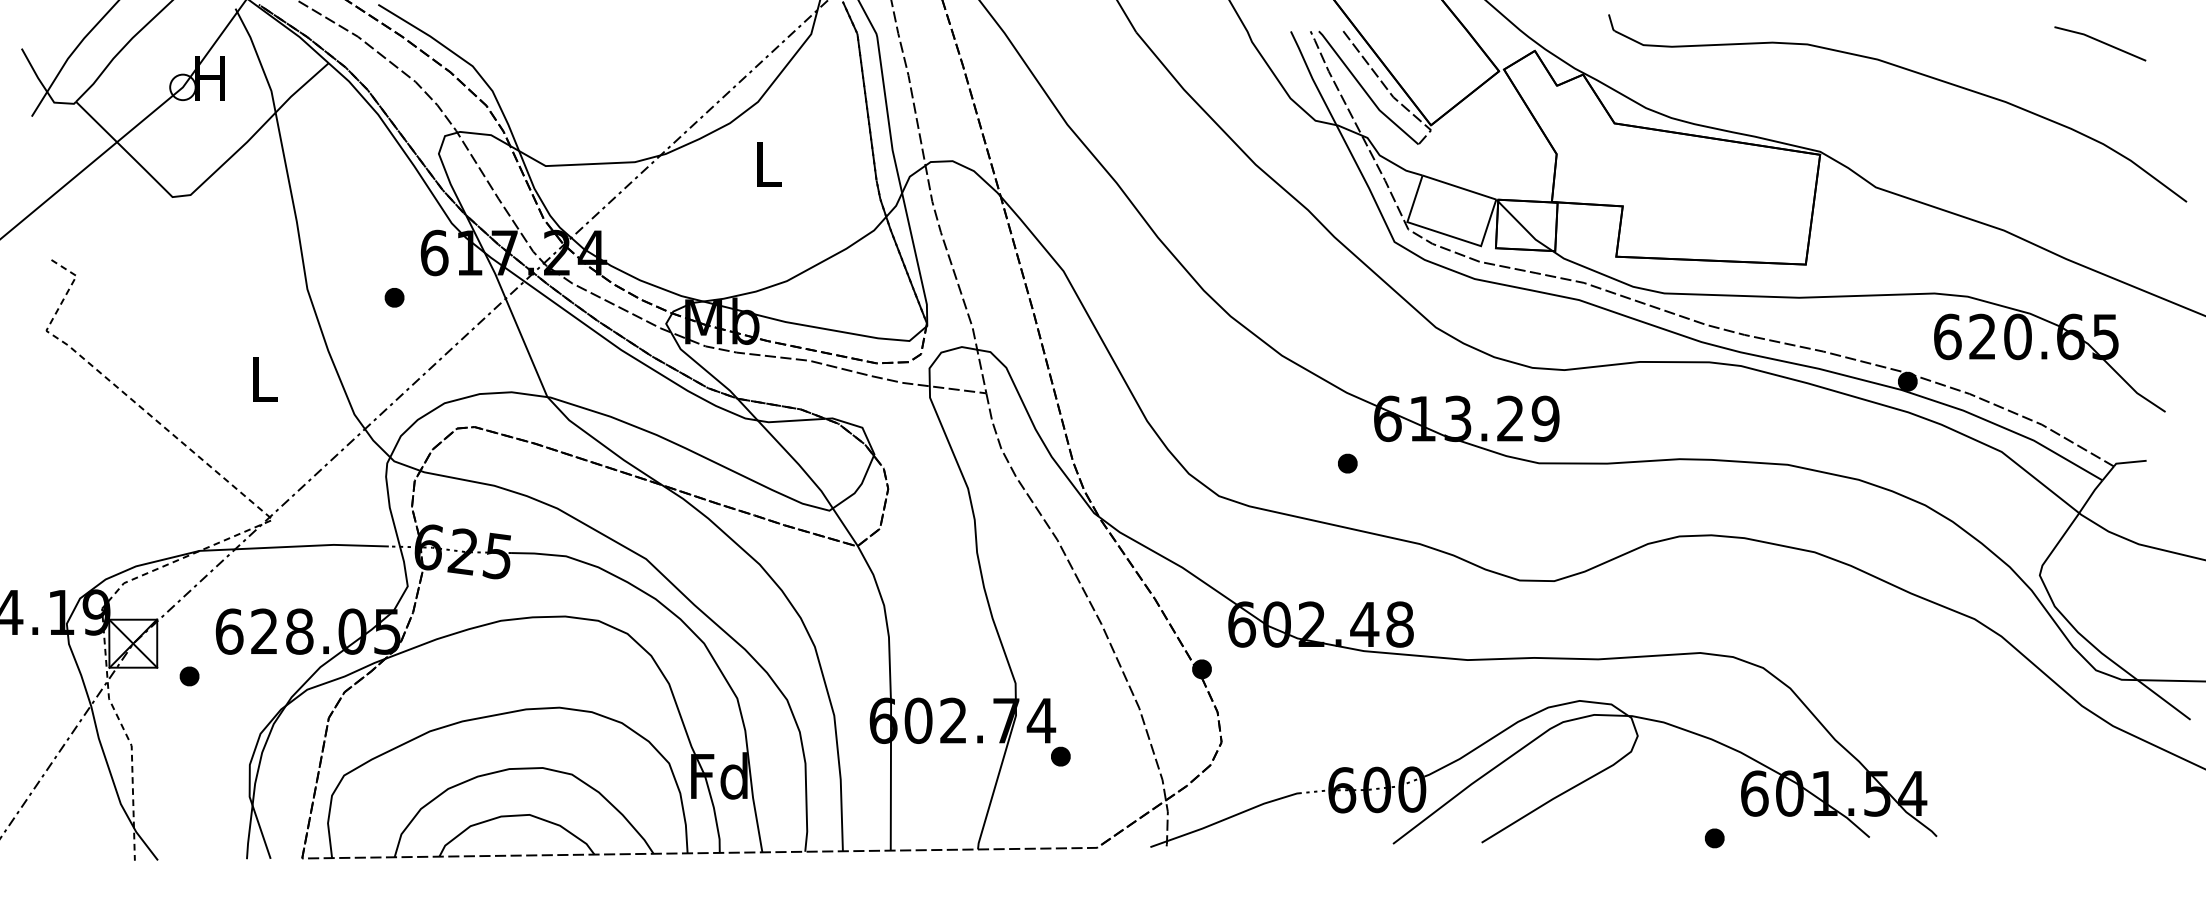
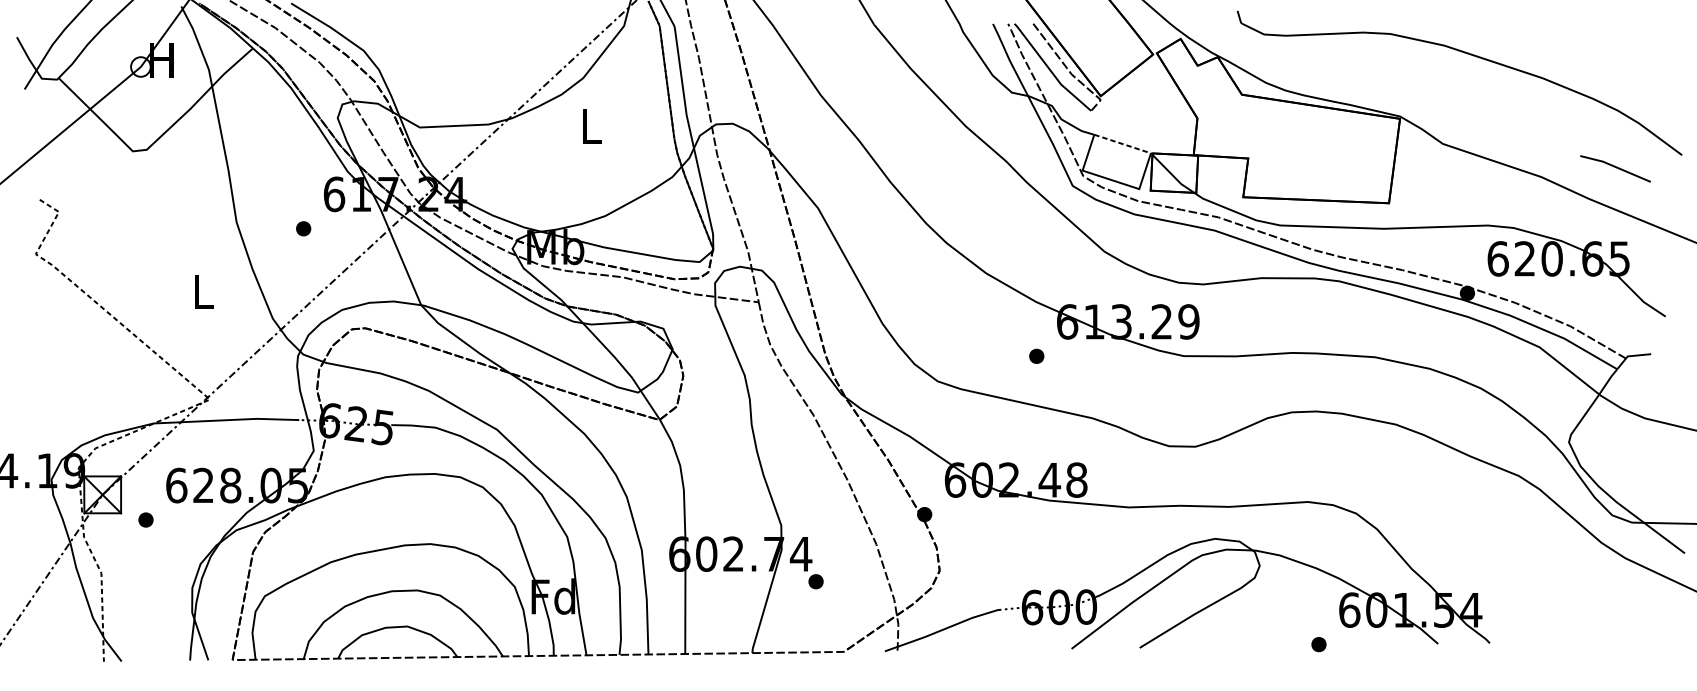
line: (2100, 42) -> (1615, 167), moved
line: (1459, 187) -> (1122, 143), solid -> dashed

